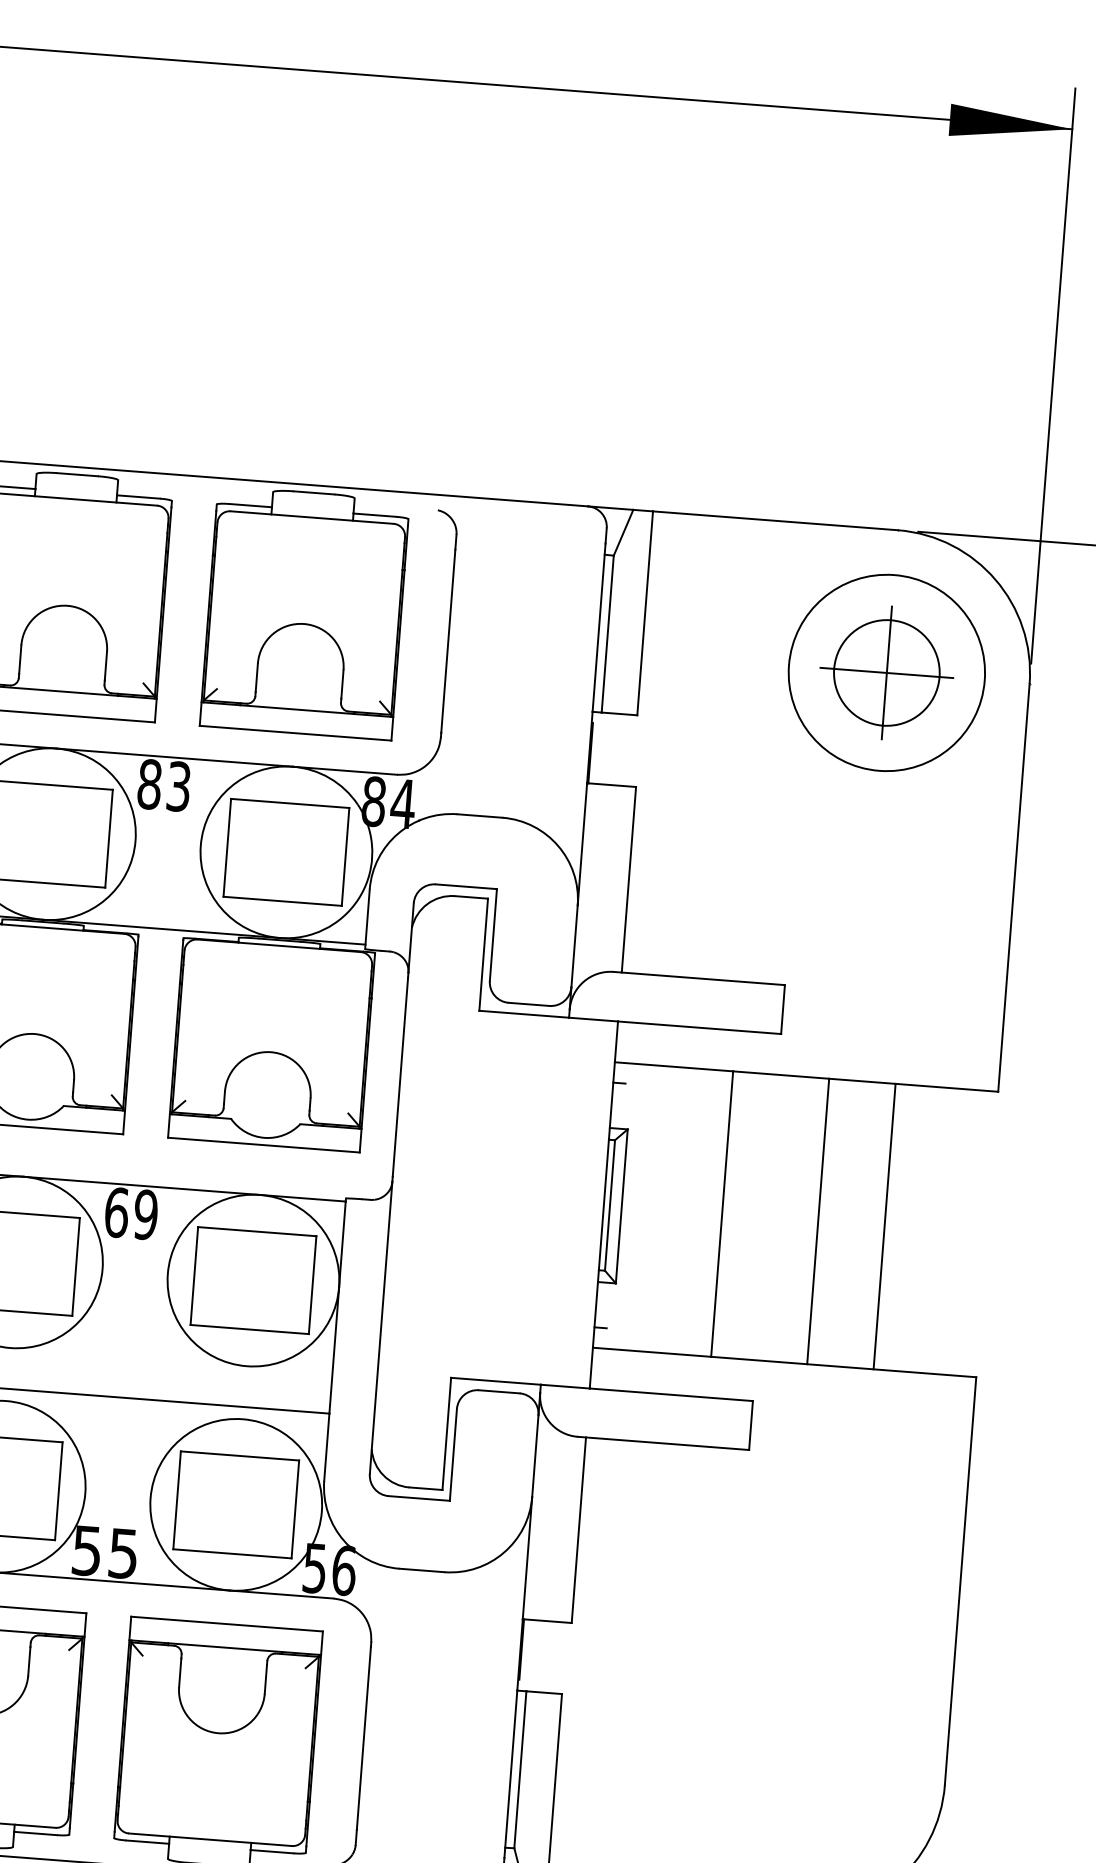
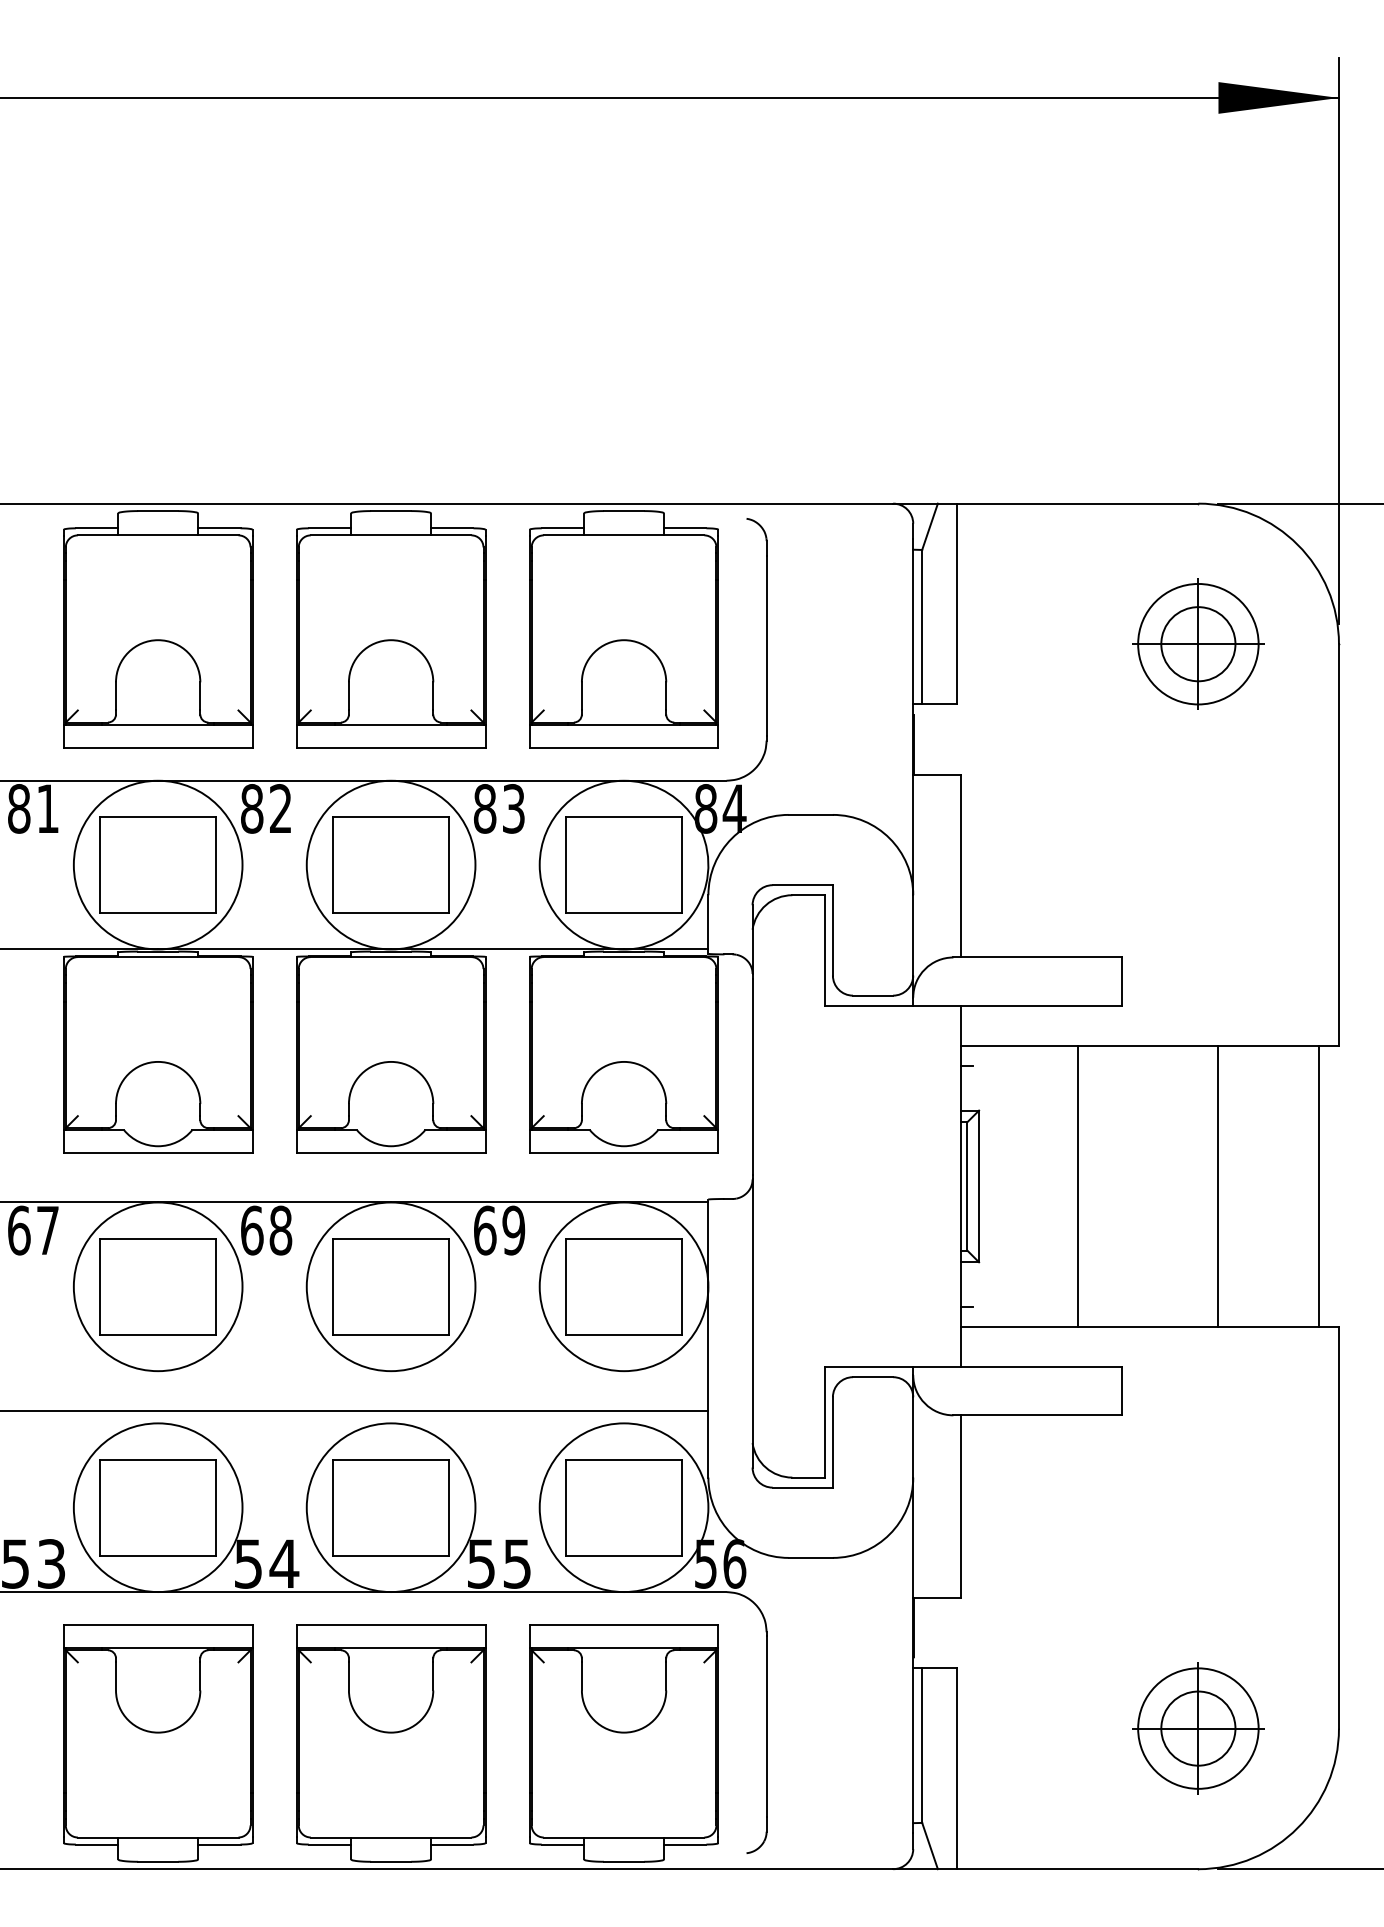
circle: (887, 672) -> (1198, 643), size x0.62
circle: (886, 673) -> (1198, 644), size x0.71
line: (818, 1220) -> (1218, 1185), moved
line: (884, 1225) -> (1318, 1185), moved
part: (802, 1773) -> (1198, 1728), added

